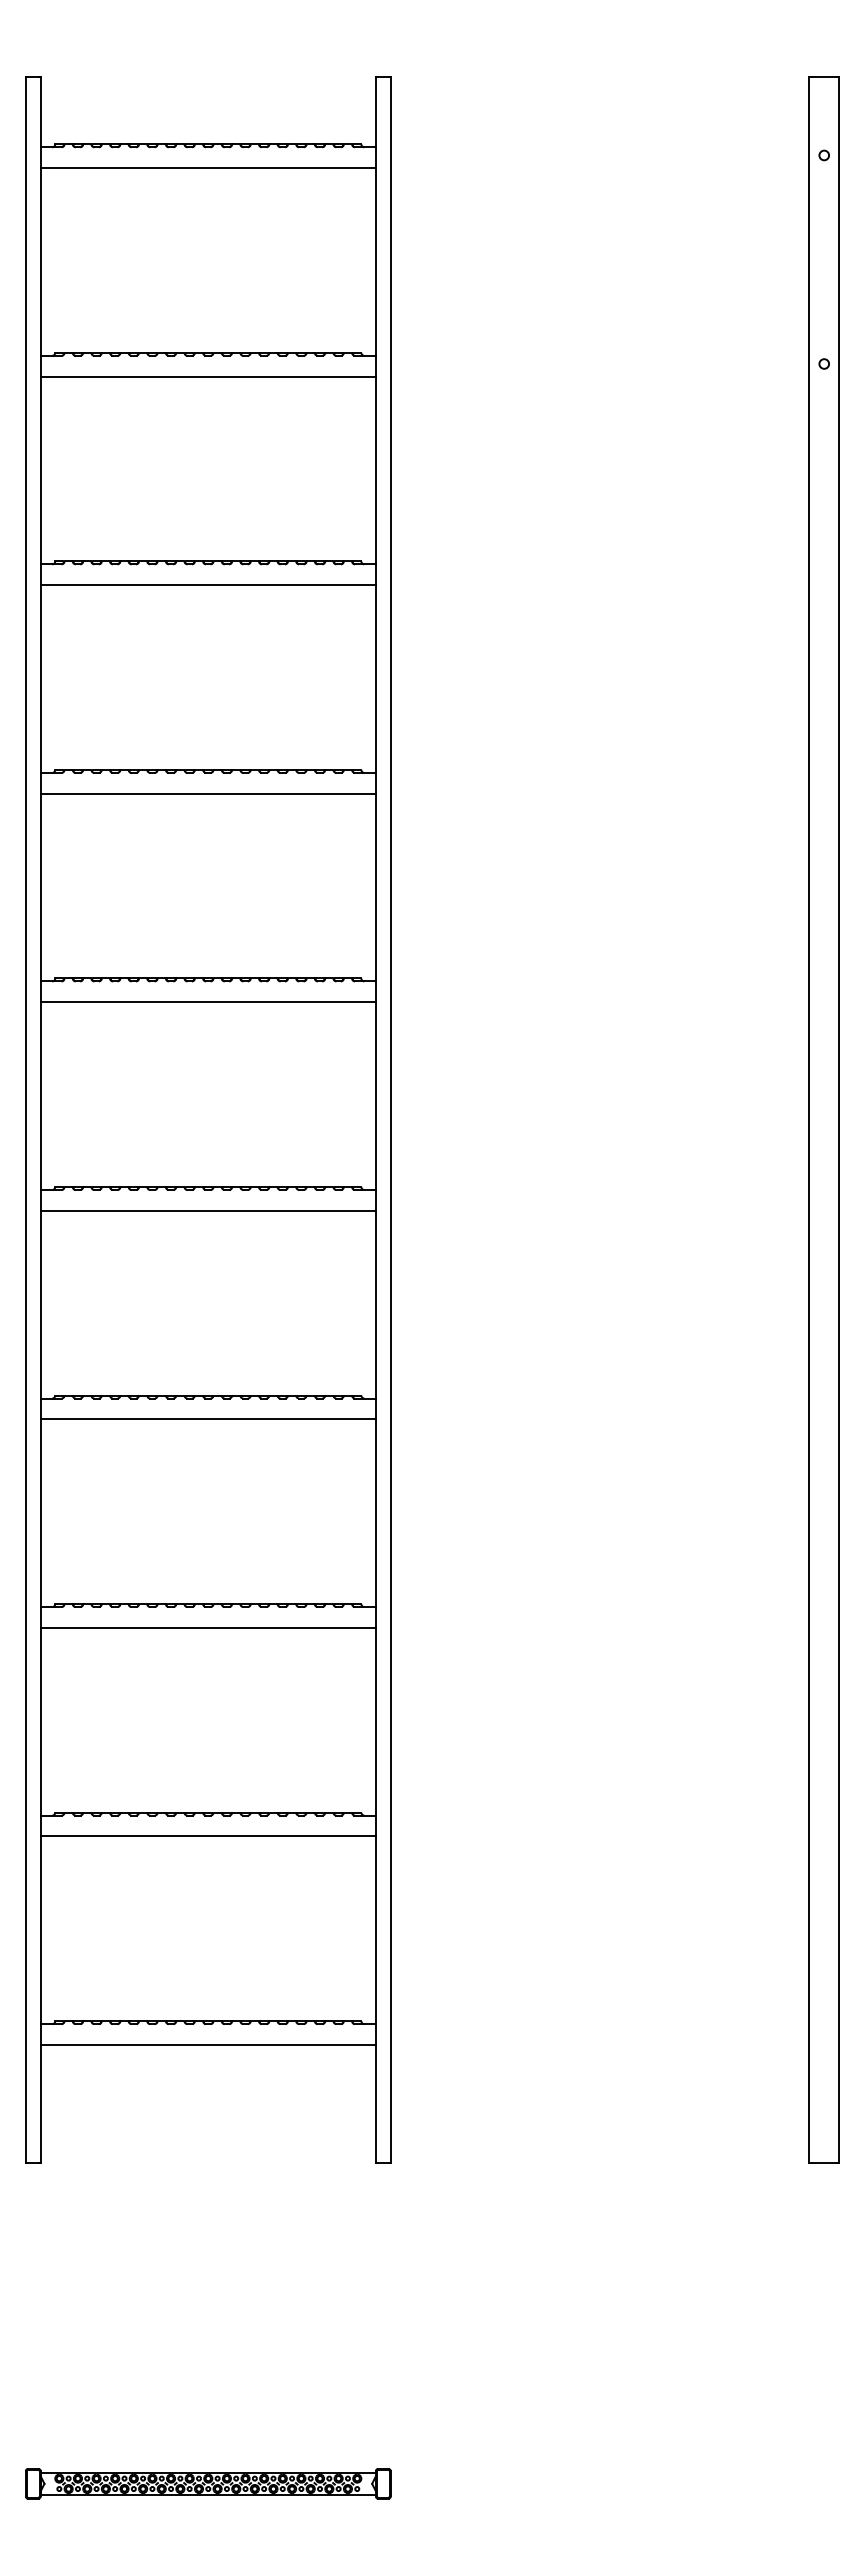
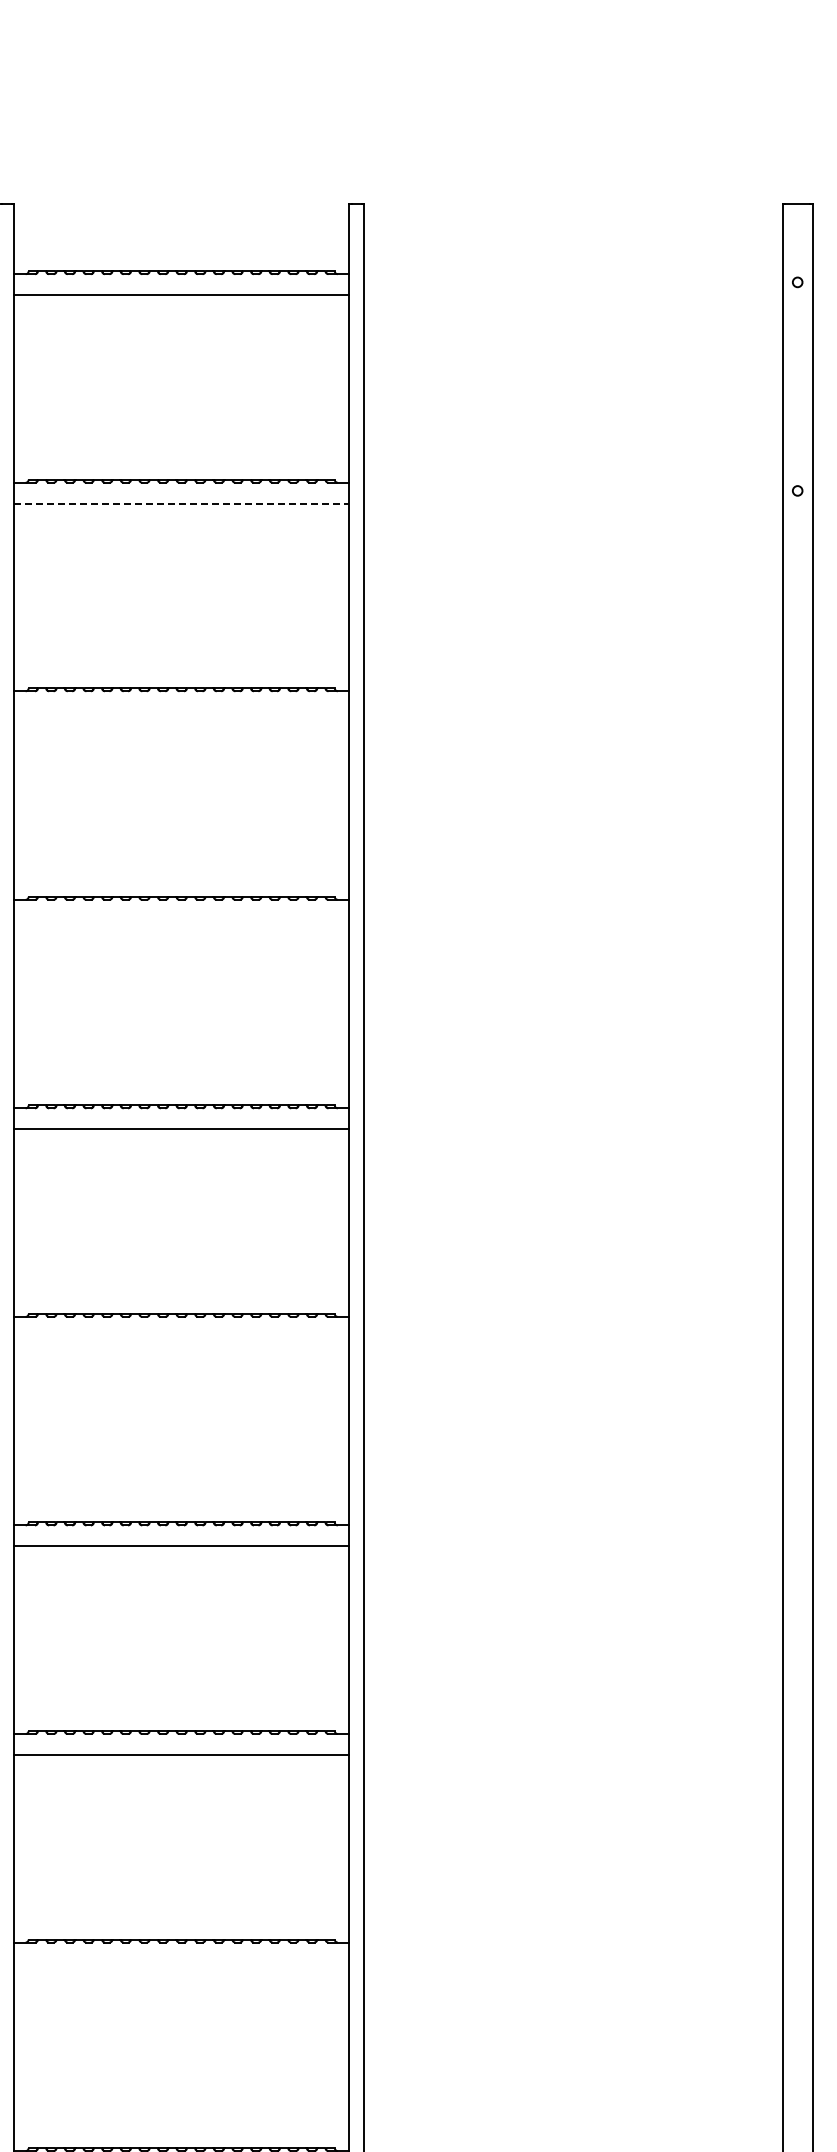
line: (208, 376) -> (181, 503), solid -> dashed
line: (207, 585) -> (180, 712), removed
line: (207, 793) -> (180, 920), removed
line: (207, 1210) -> (180, 1337), removed
line: (207, 1836) -> (180, 1963), removed

